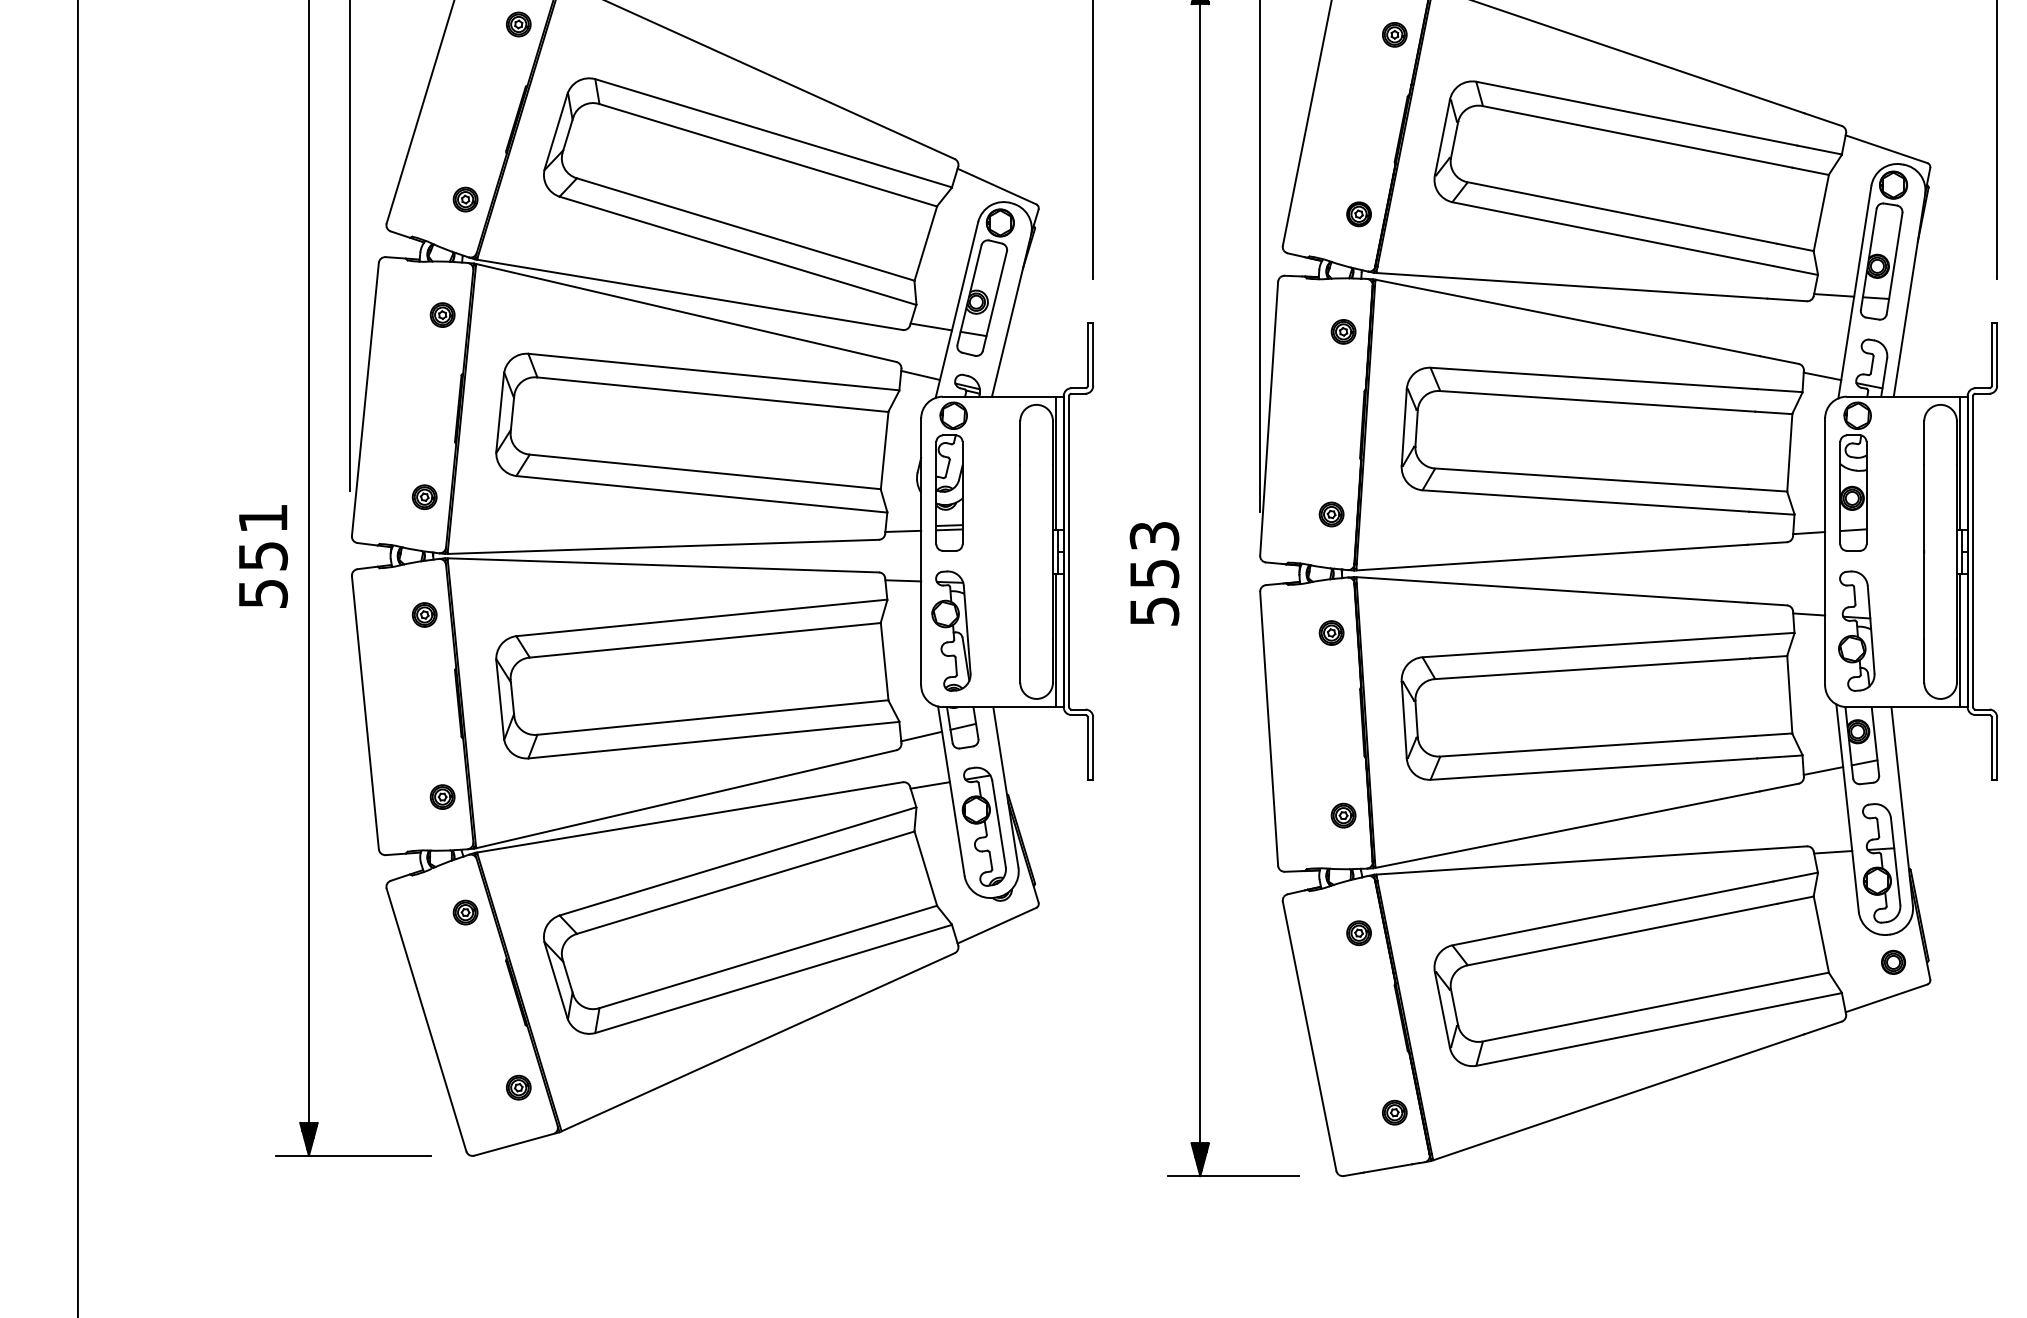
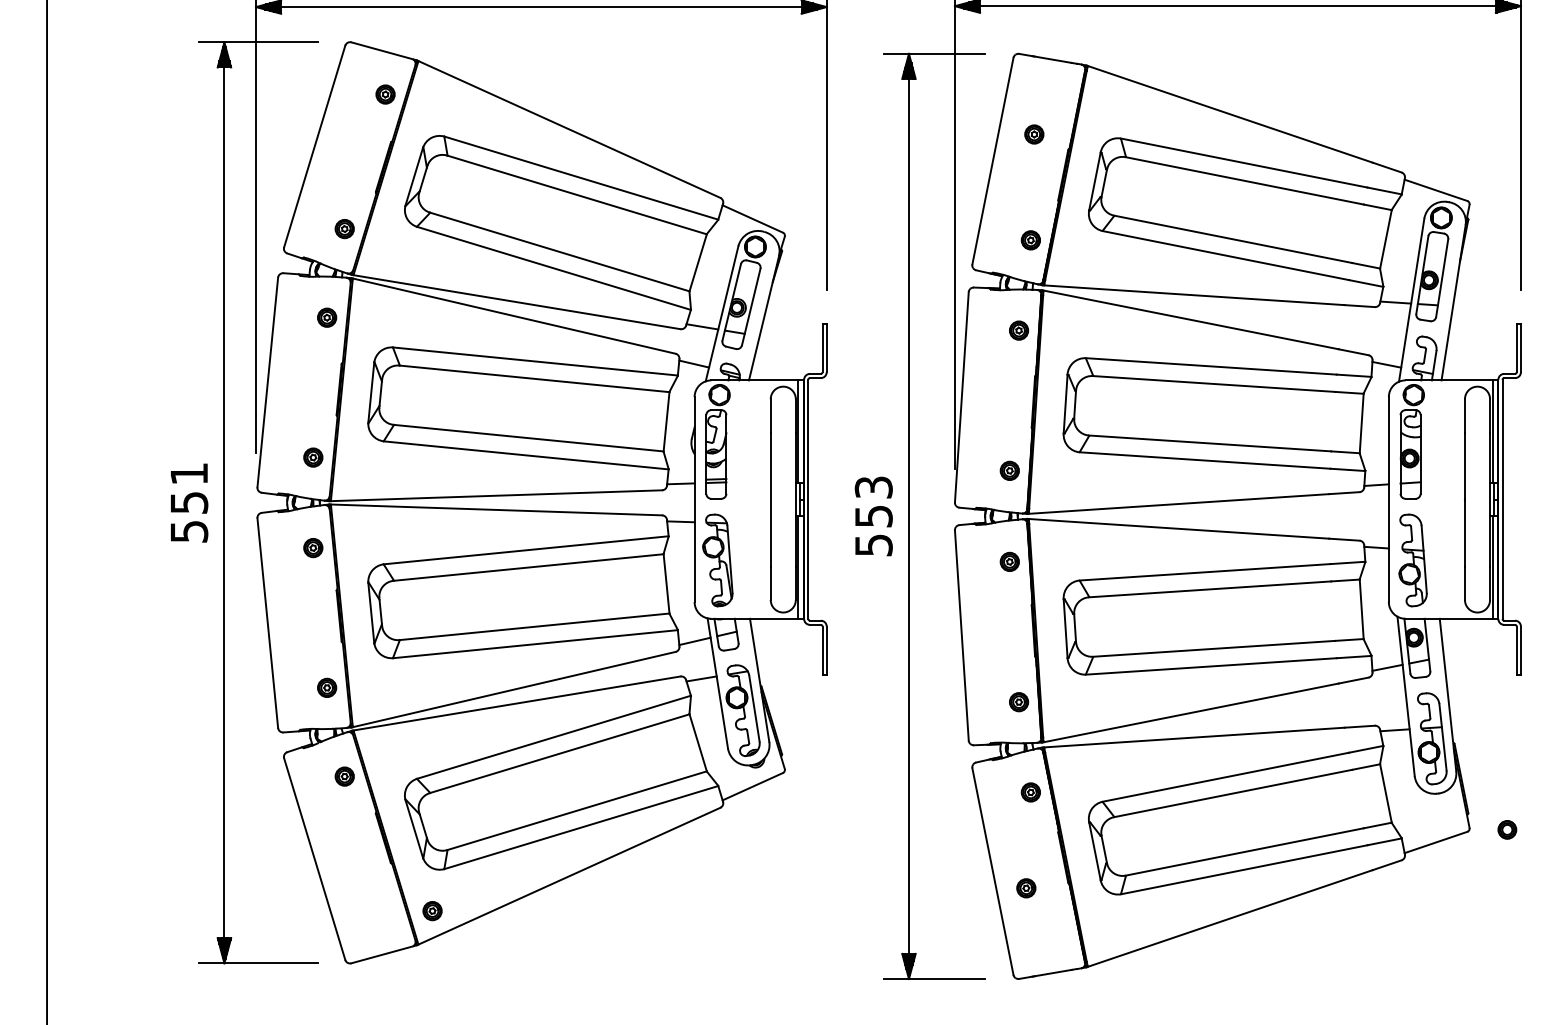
part: (1394, 34) -> (1034, 134), moved
part: (1893, 961) -> (1507, 829), moved
part: (518, 1088) -> (432, 911), moved
part: (1394, 1112) -> (1026, 888), moved

